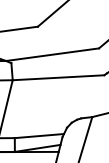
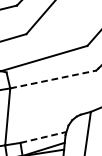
line: (58, 77) -> (53, 79), solid -> dashed
line: (39, 136) -> (43, 137), solid -> dashed

